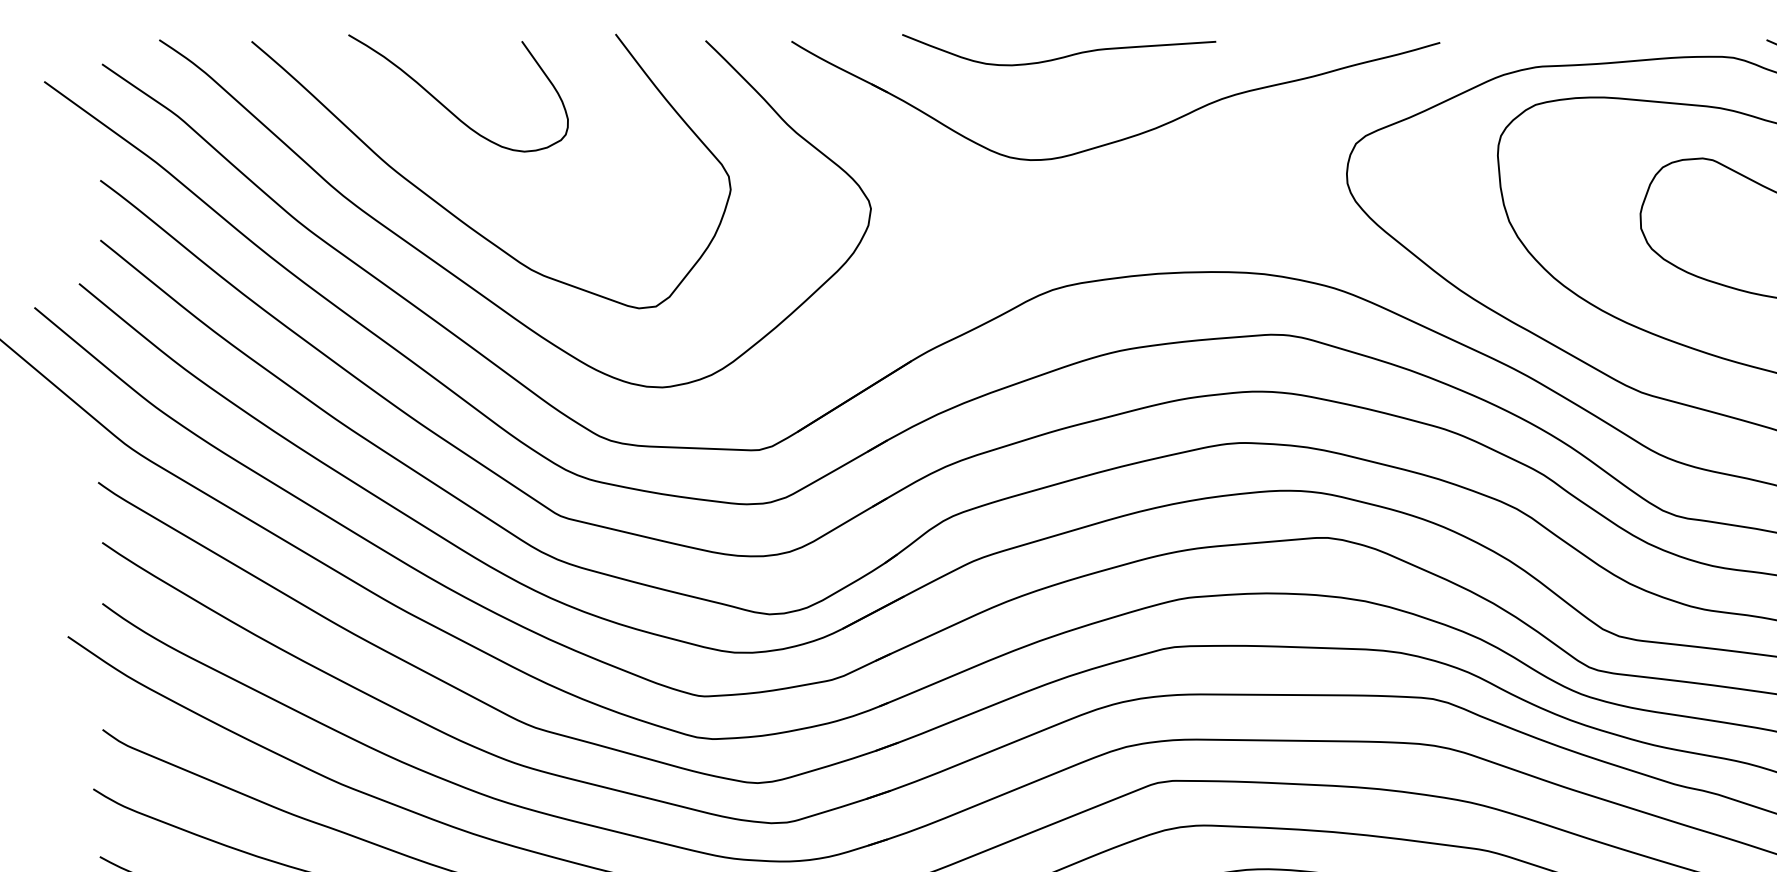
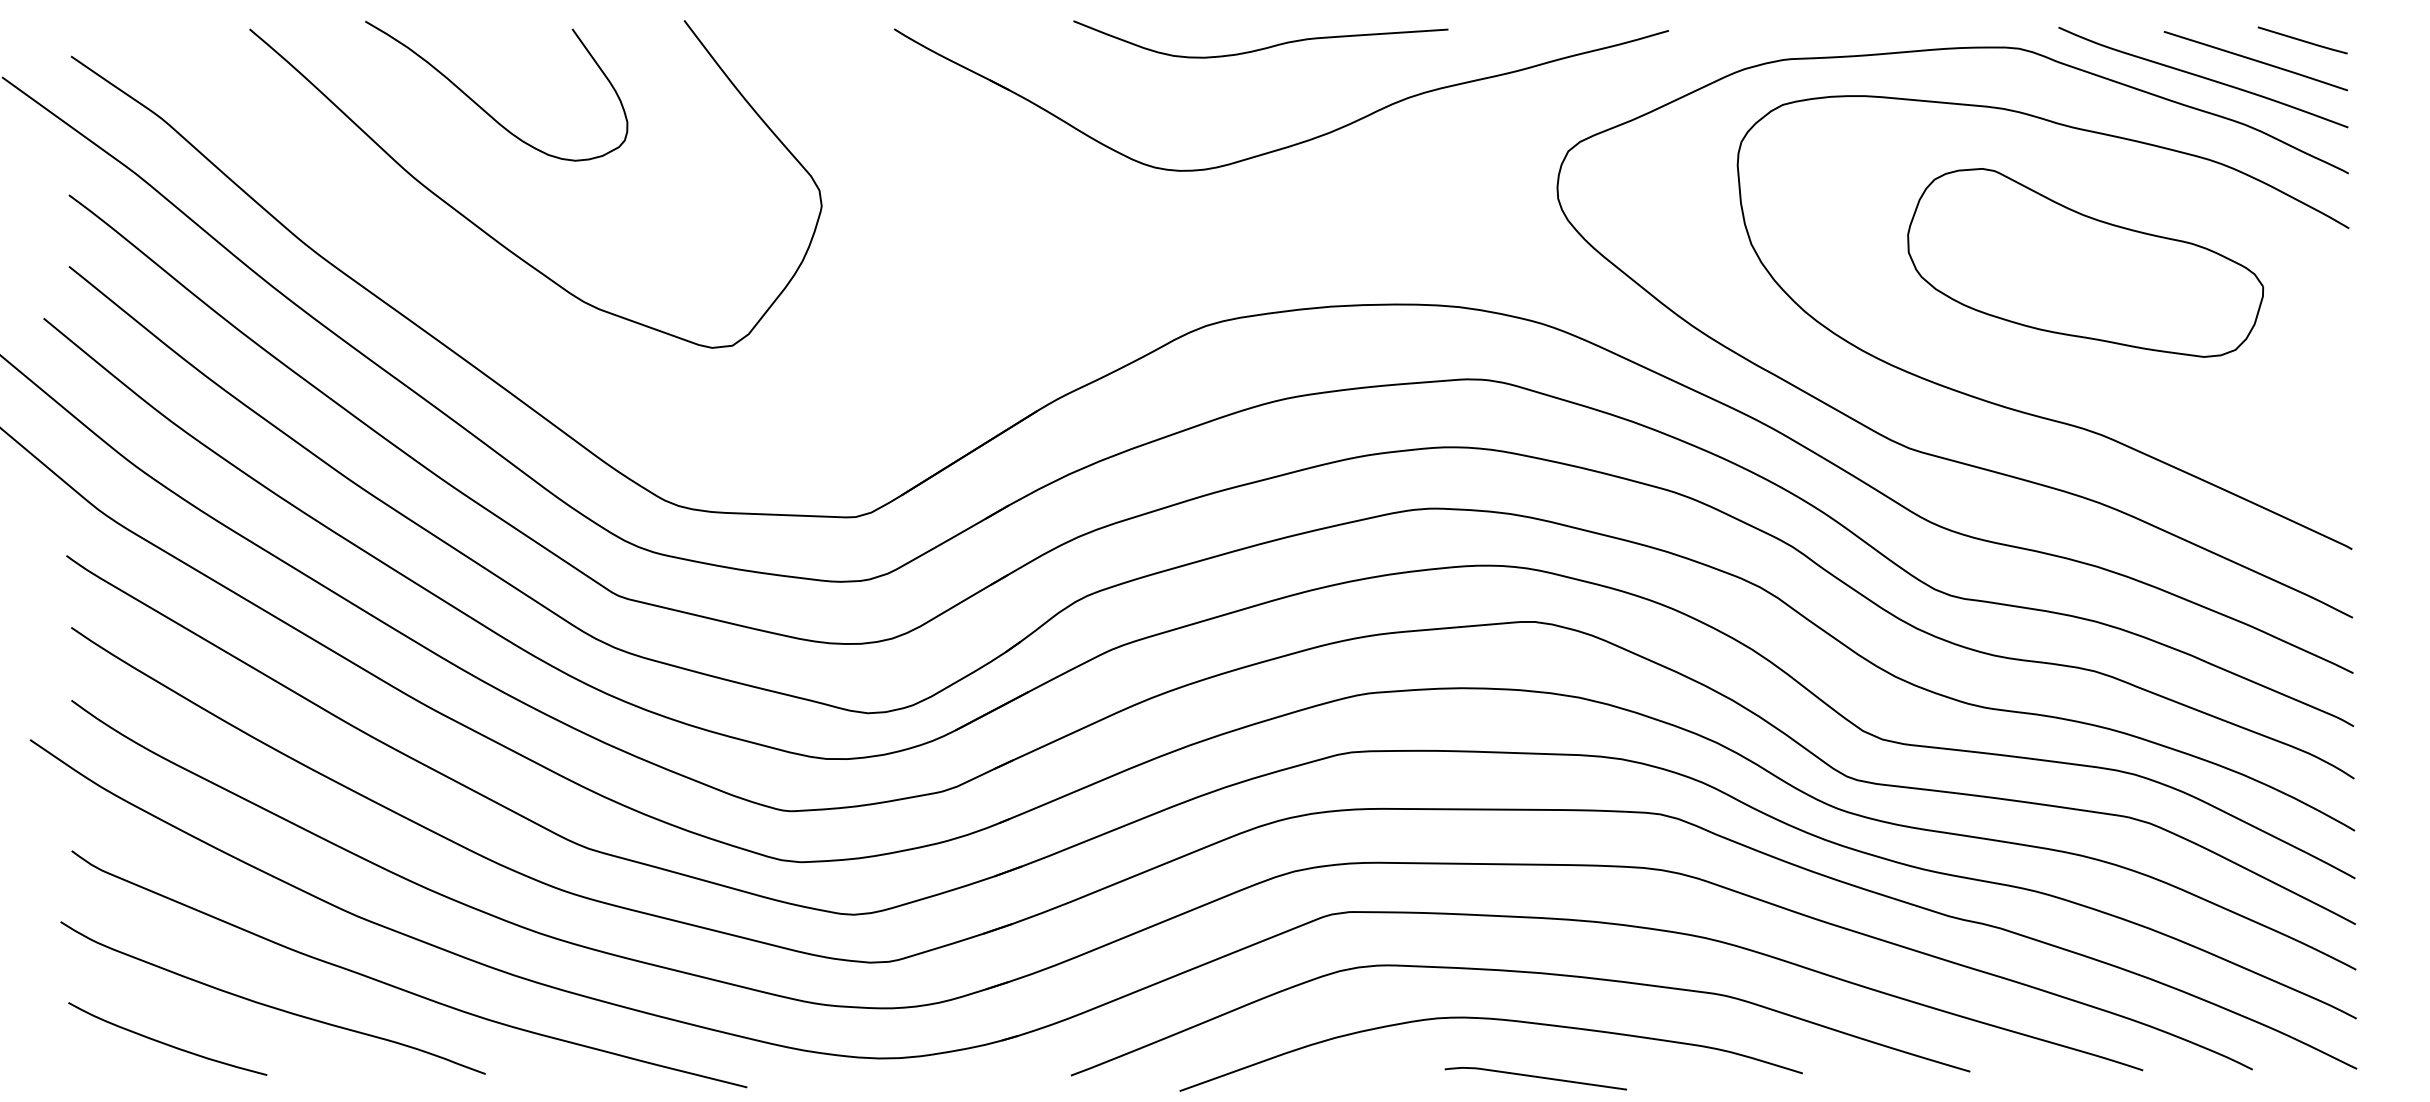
curve: (1062, 56) -> (1264, 47), moved
curve: (464, 281) -> (503, 315), removed

